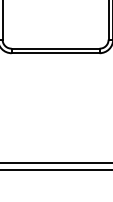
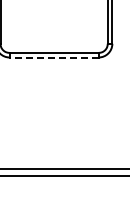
line: (55, 53) -> (54, 57), solid -> dashed

